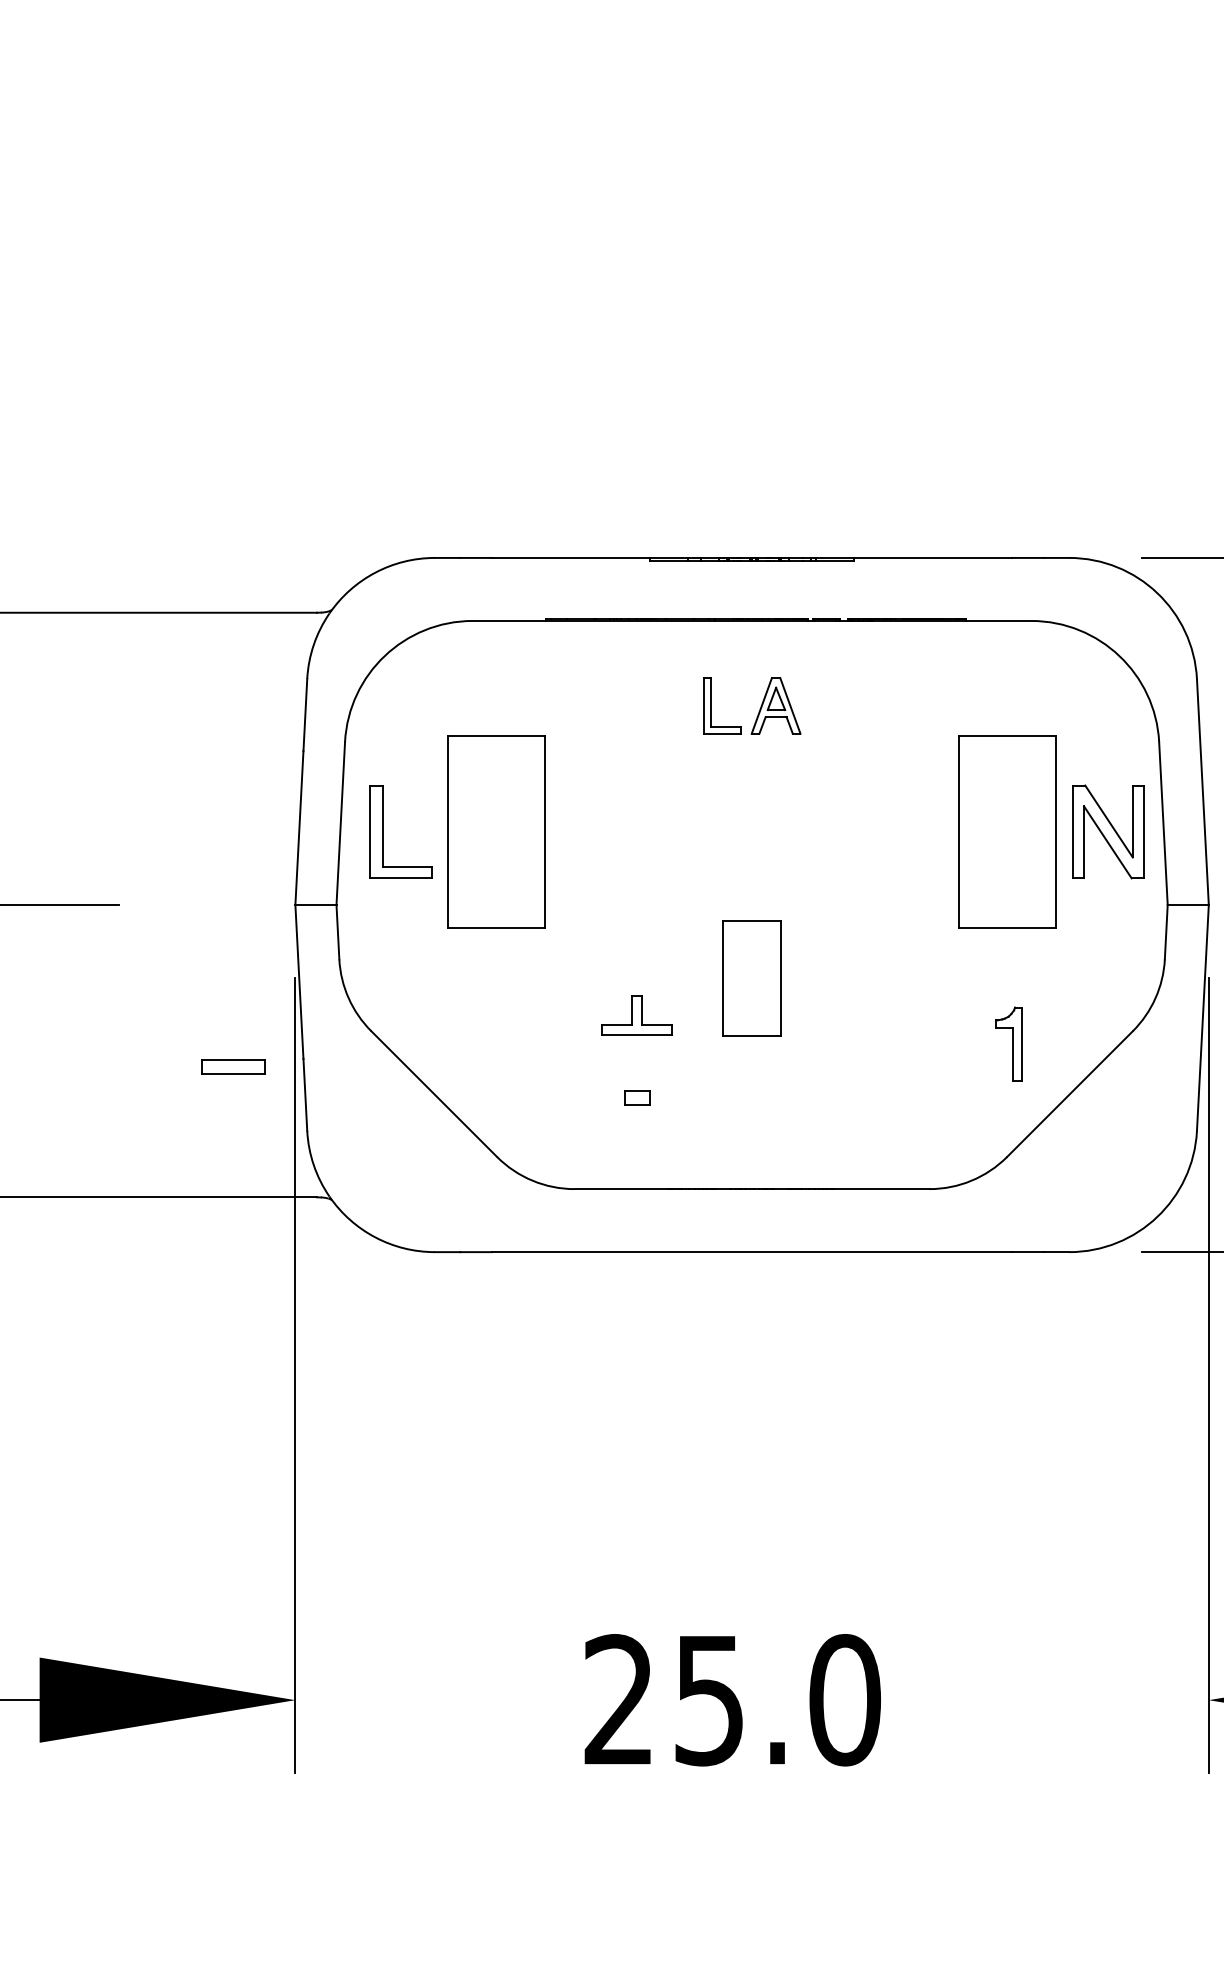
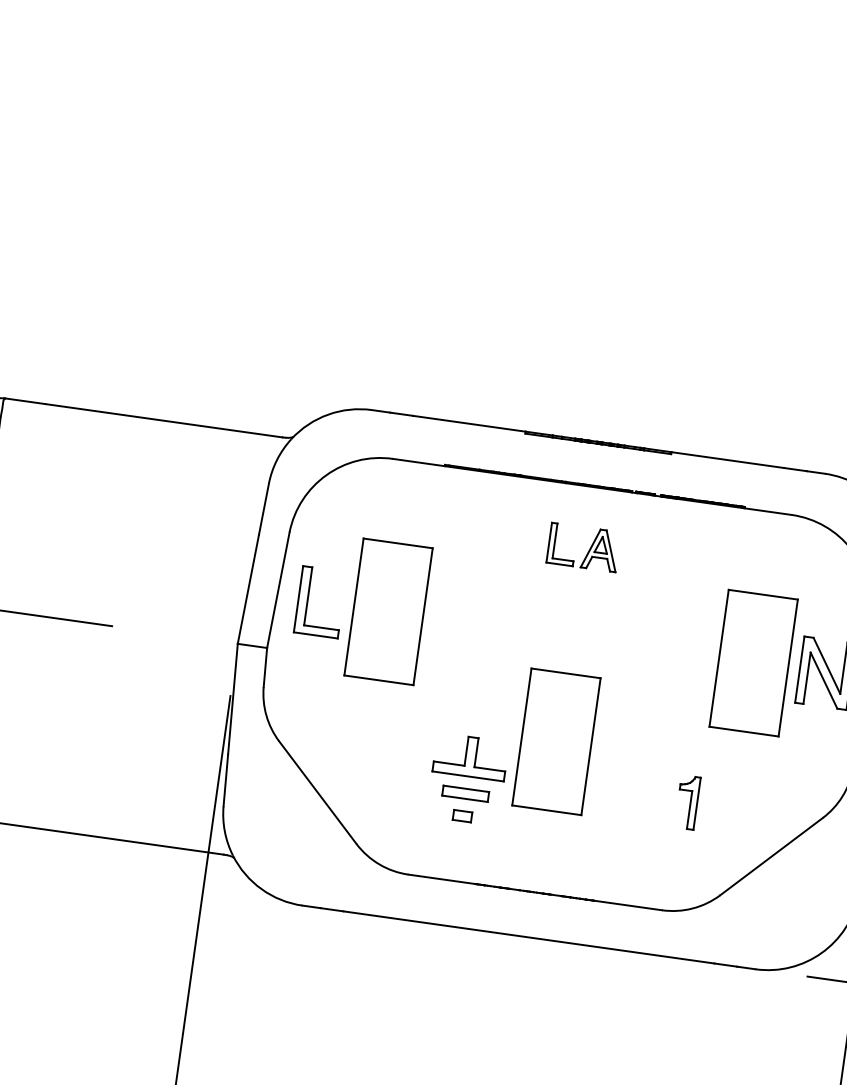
part: (752, 977) -> (556, 741), size x1.67
part: (636, 1015) -> (470, 756), size x1.43
part: (1008, 1043) -> (687, 802), moved
part: (233, 1066) -> (465, 793), moved

